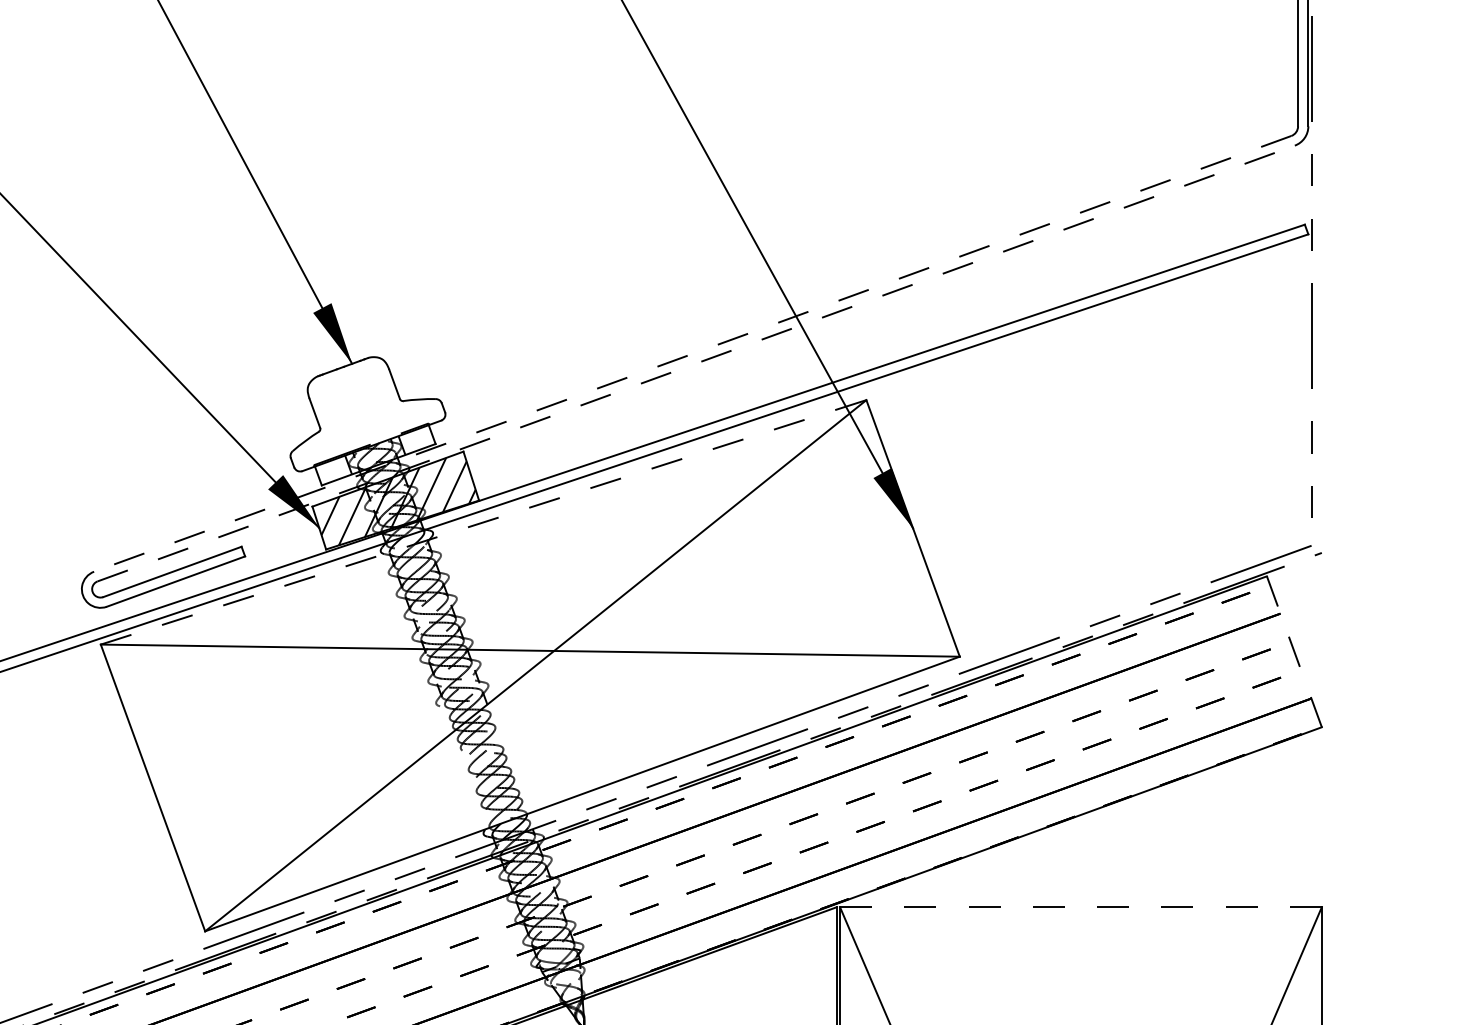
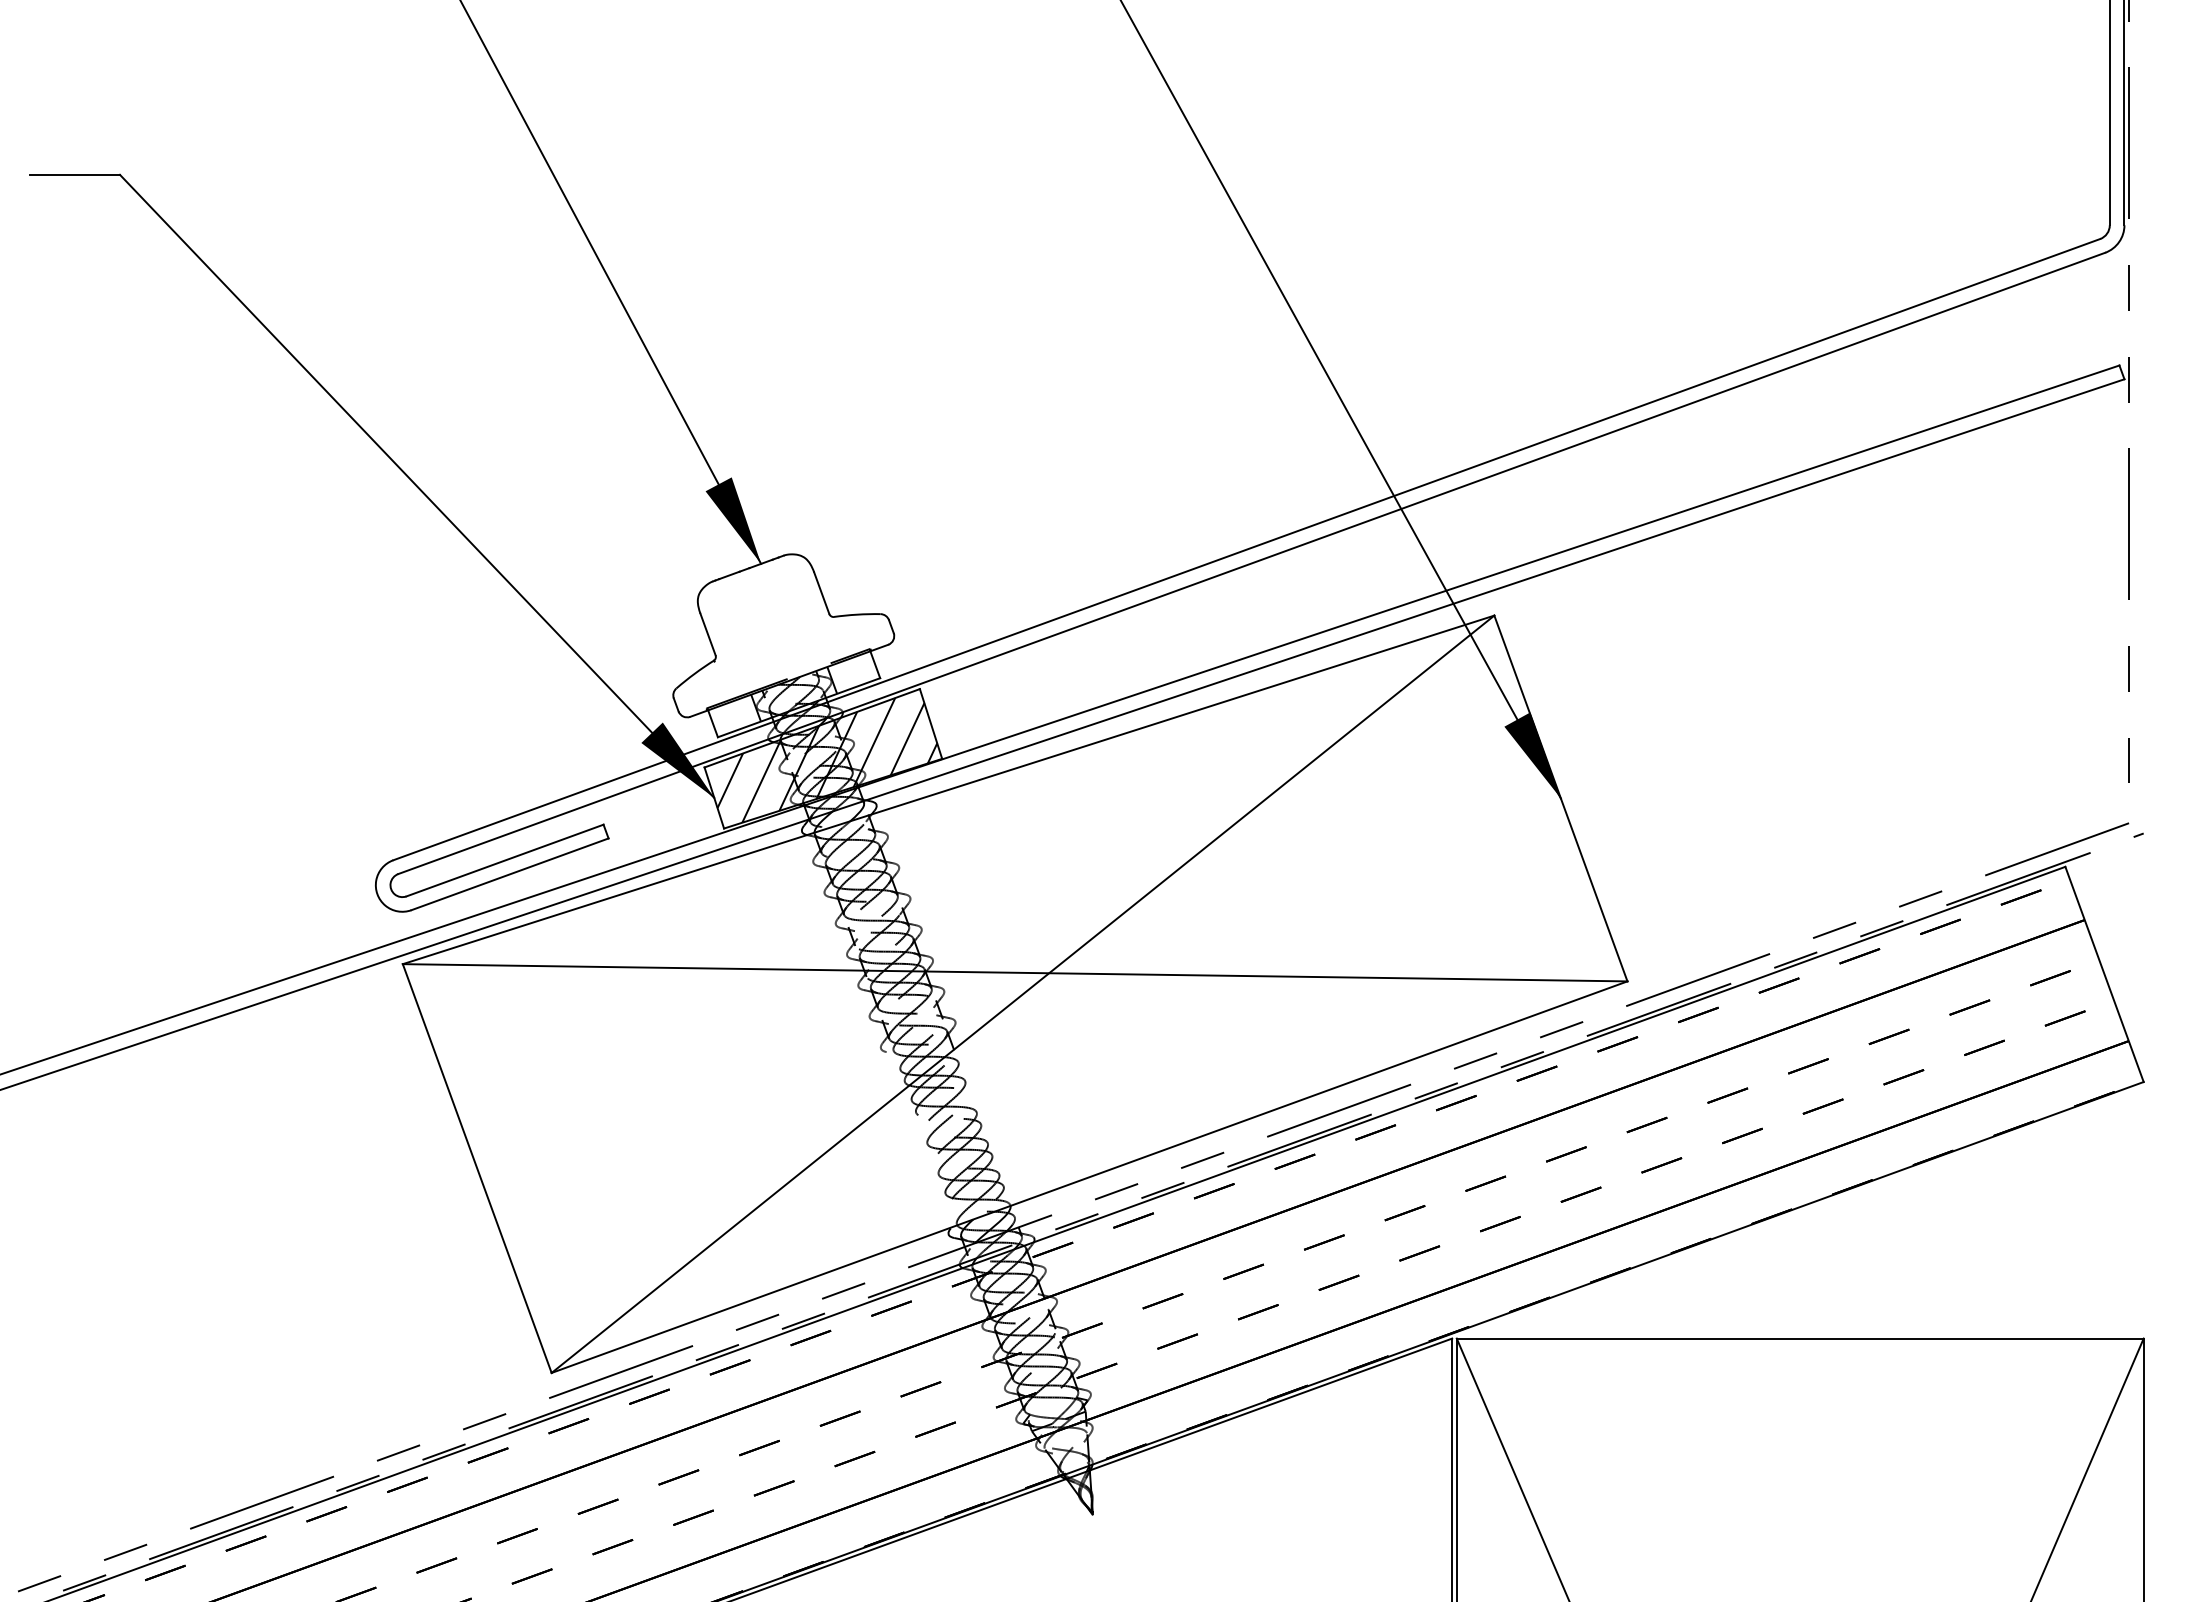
line: (692, 353) -> (1246, 549), dashed -> solid
line: (696, 363) -> (1252, 563), dashed -> solid
line: (483, 522) -> (948, 789), dashed -> solid
line: (1294, 651) -> (2104, 973), dashed -> solid
line: (1081, 907) -> (1800, 1338), dashed -> solid

